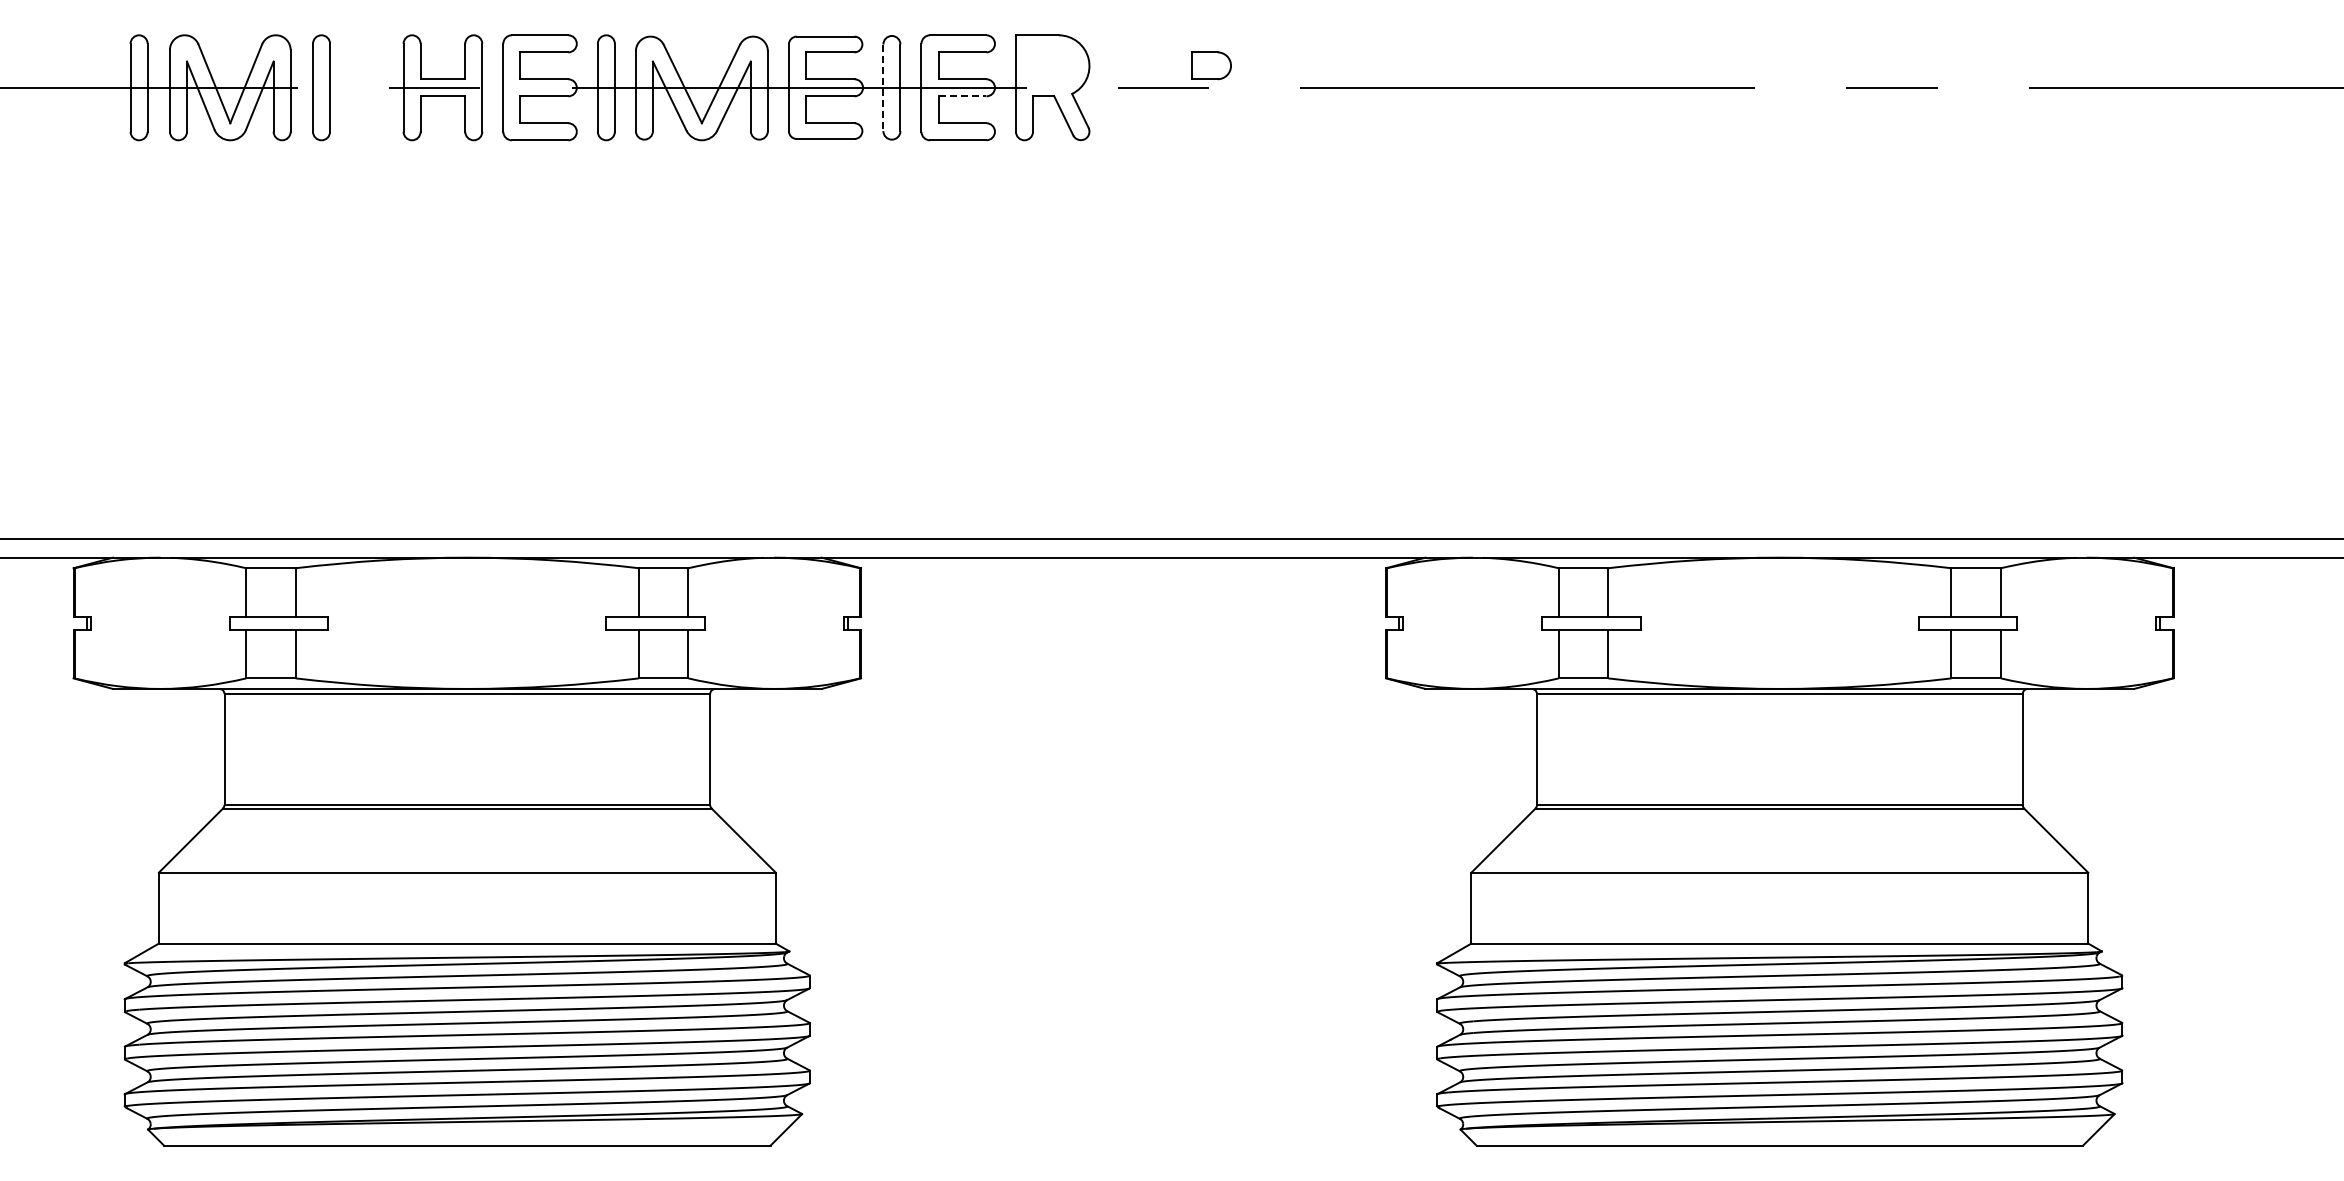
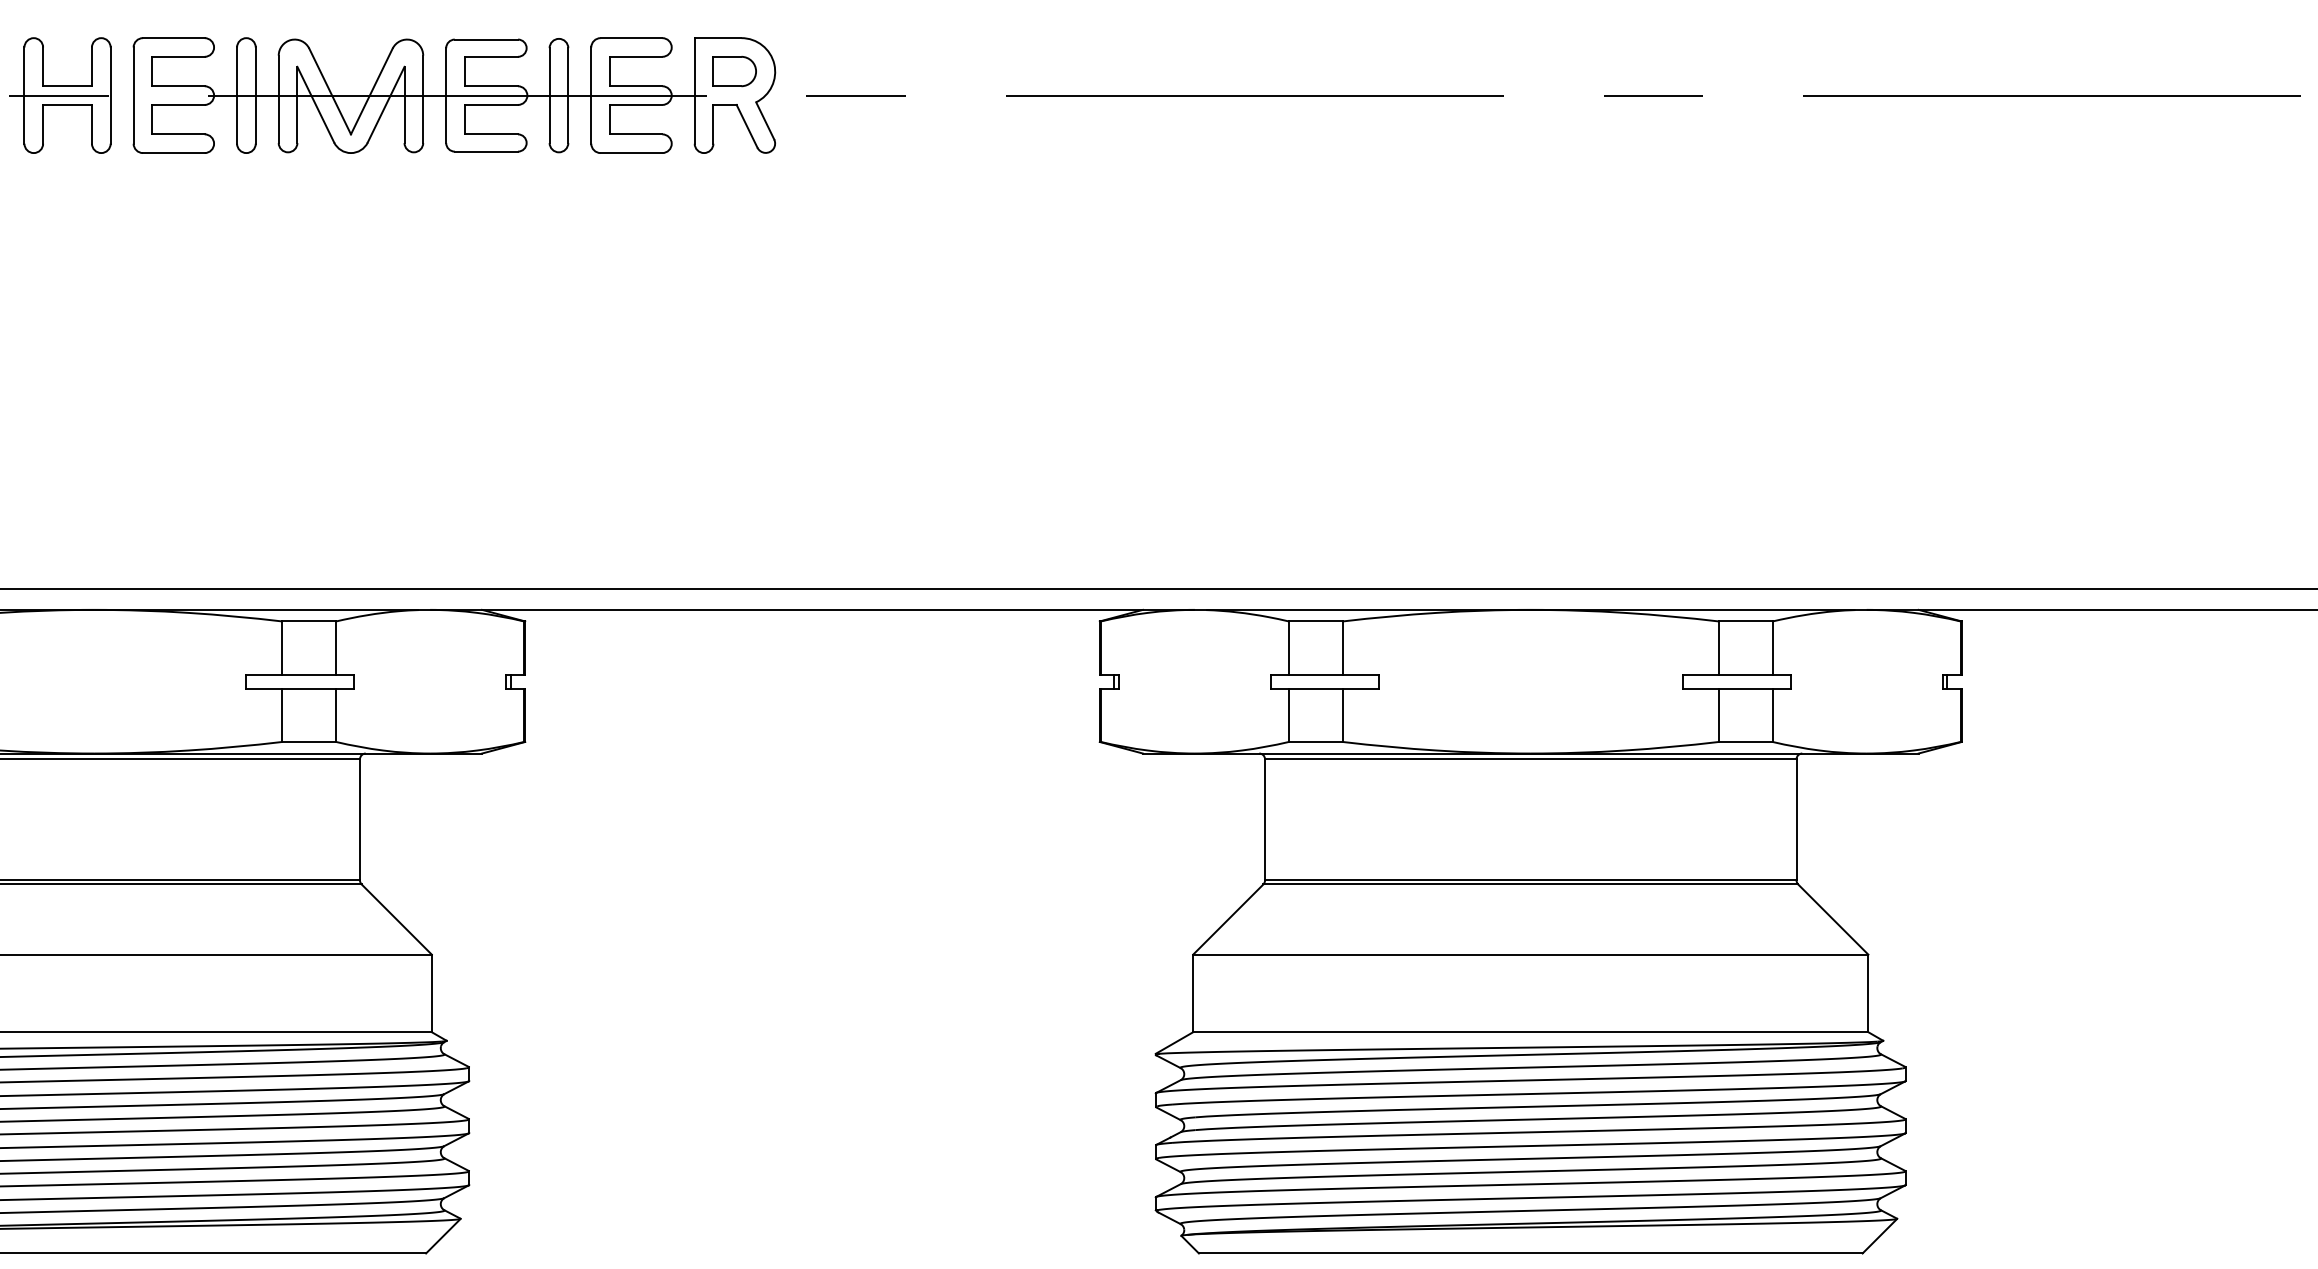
part: (1211, 65) -> (734, 71), moved
line: (883, 88) -> (549, 96), dashed -> solid
line: (962, 96) -> (636, 105), dashed -> solid

